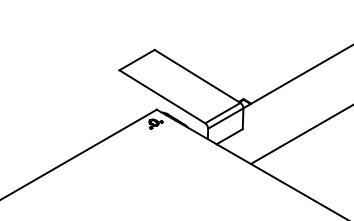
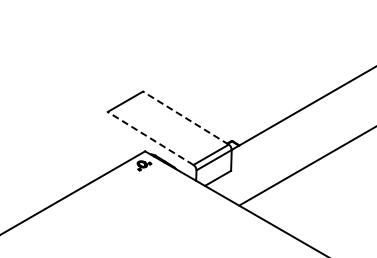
line: (197, 75) -> (185, 117), solid -> dashed
line: (162, 96) -> (150, 138), solid -> dashed

